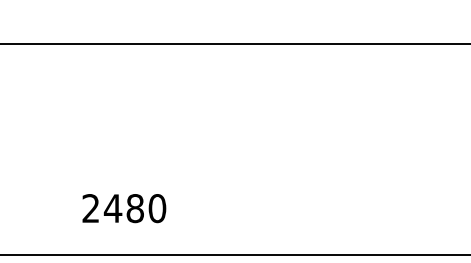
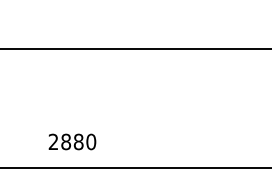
text: (112, 207) -> (65, 141), 2480 -> 2880

